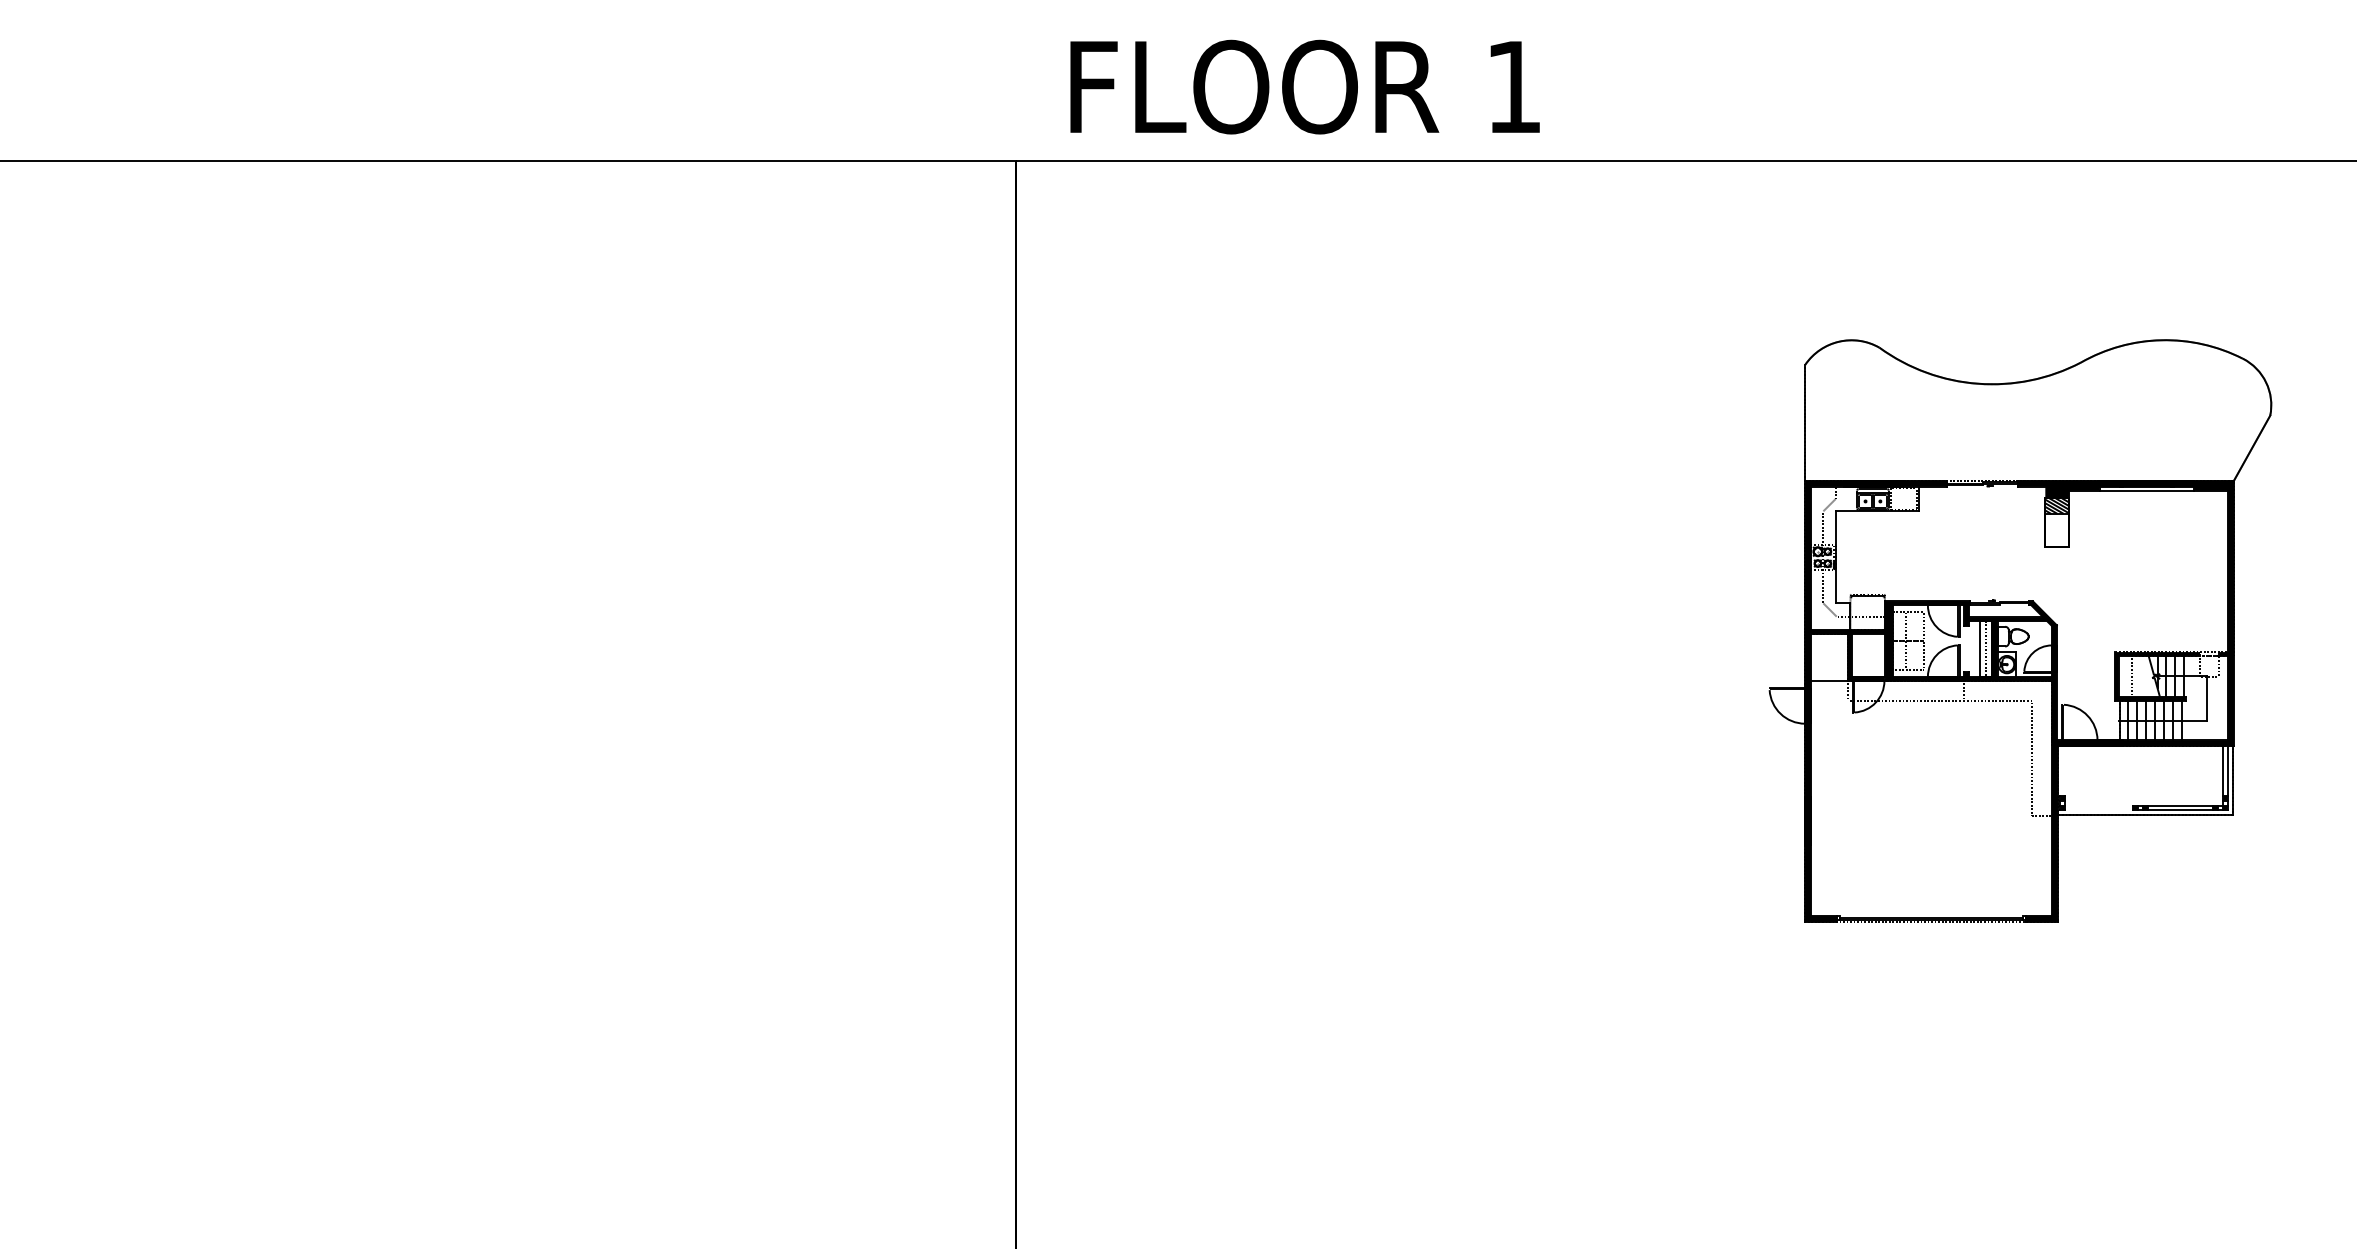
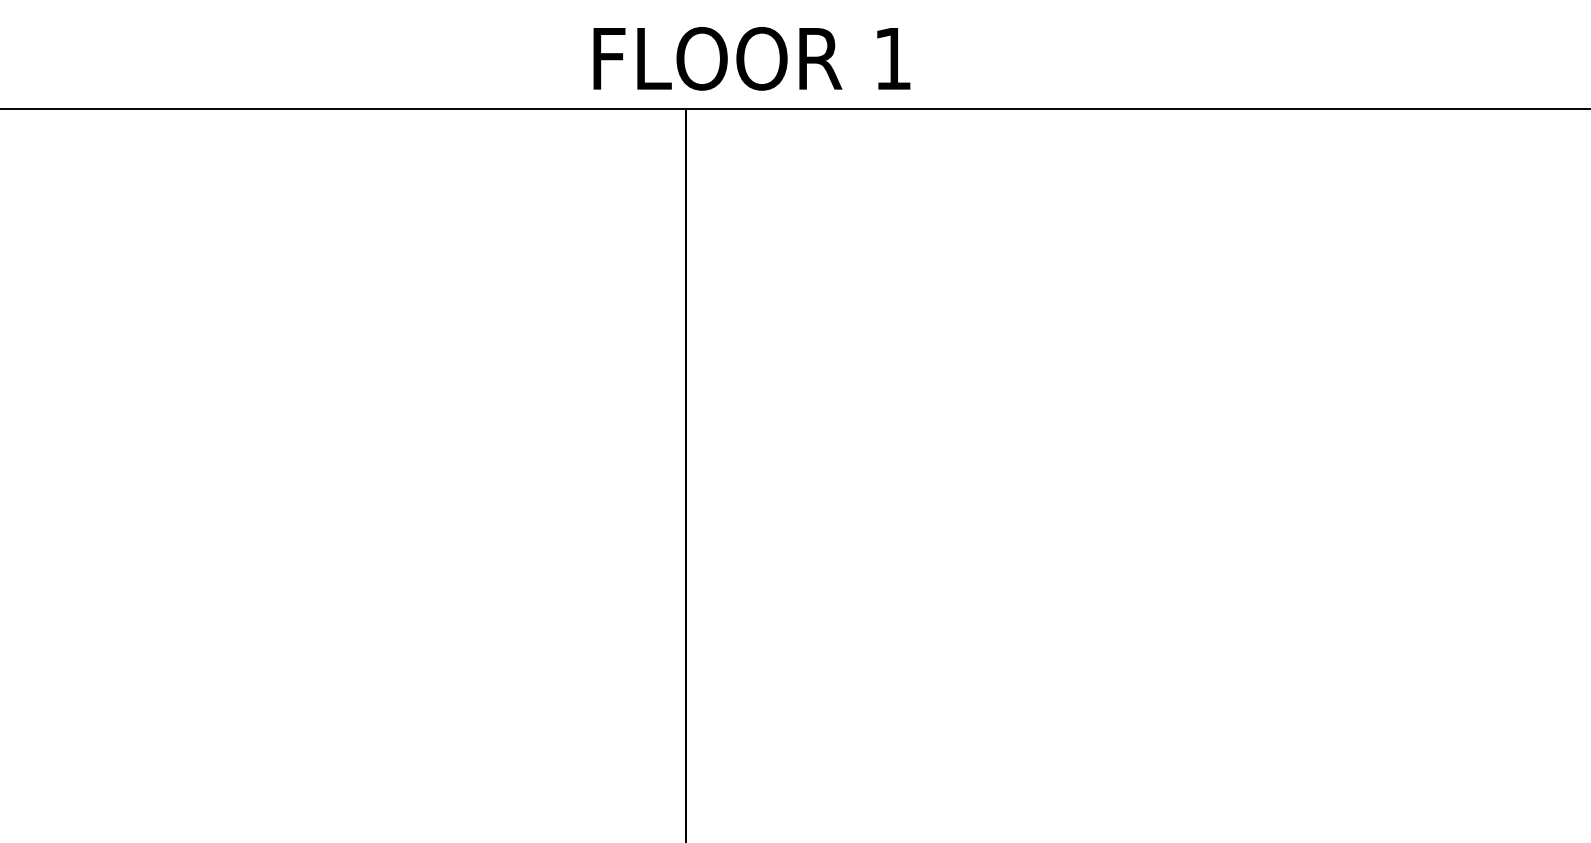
text: (1304, 86) -> (751, 58), moved
part: (2020, 630) -> (1363, 425), removed

